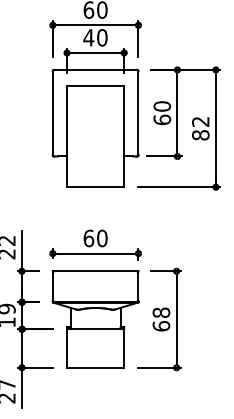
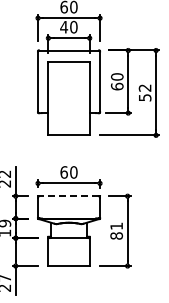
text: (199, 134) -> (144, 97), 82 -> 52
line: (96, 271) -> (69, 196), solid -> dashed
text: (161, 318) -> (116, 230), 68 -> 81

